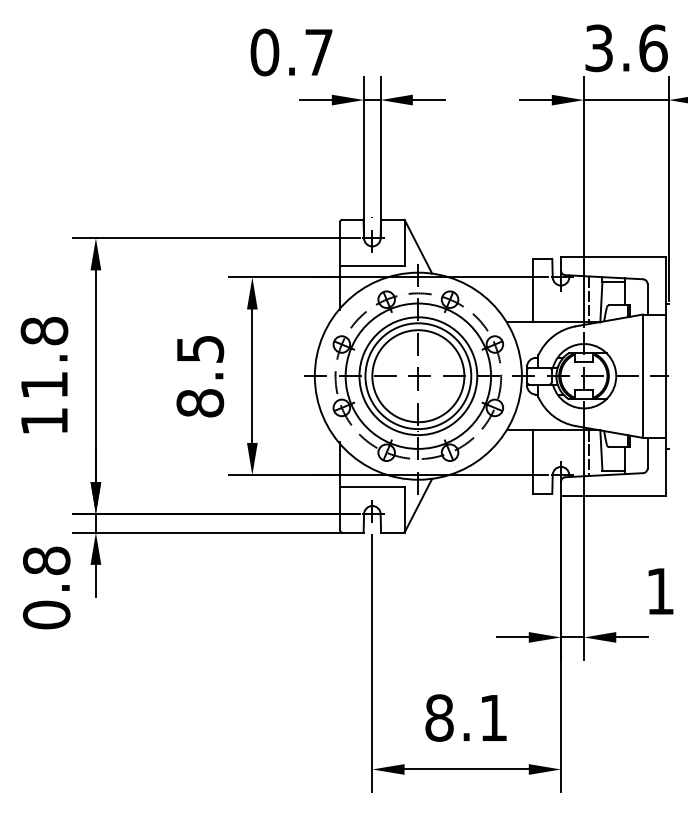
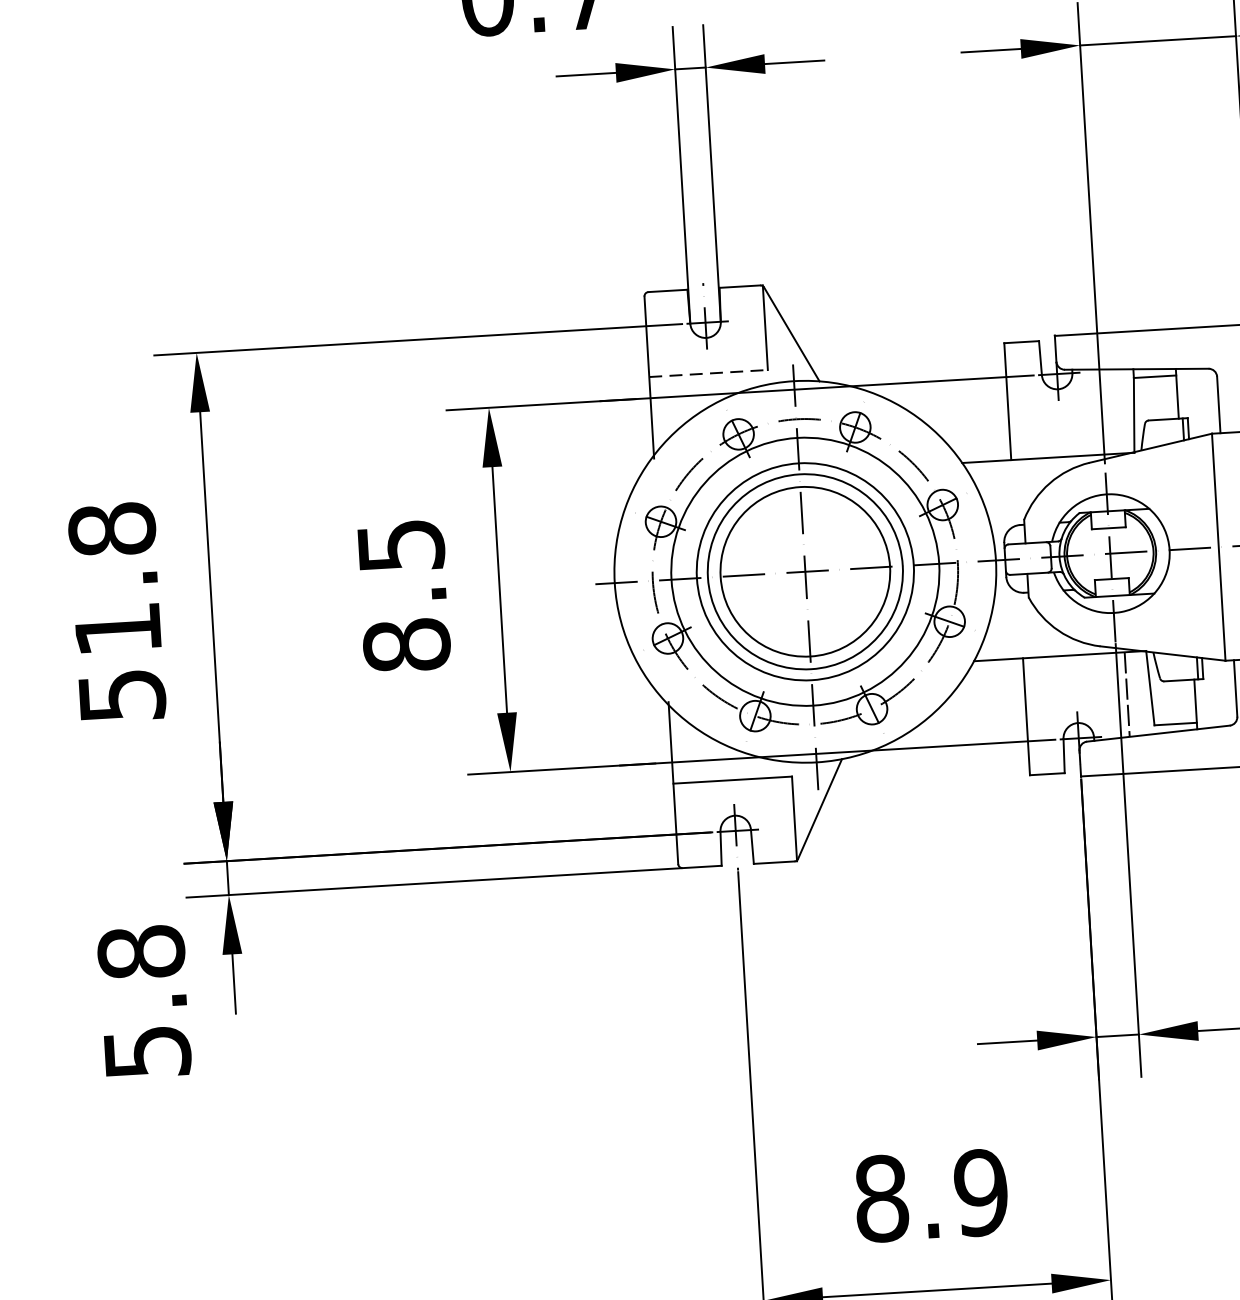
line: (372, 265) -> (708, 372), solid -> dashed
line: (588, 299) -> (1110, 411), removed
text: (44, 421) -> (122, 696), 11.8 -> 51.8
text: (46, 614) -> (146, 1051), 0.8 -> 5.8
text: (493, 717) -> (980, 1191), 8.1 -> 8.9

